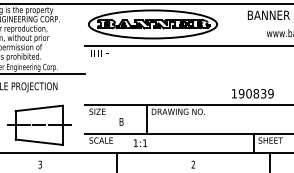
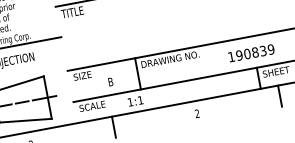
text: (252, 93) -> (251, 53), moved

